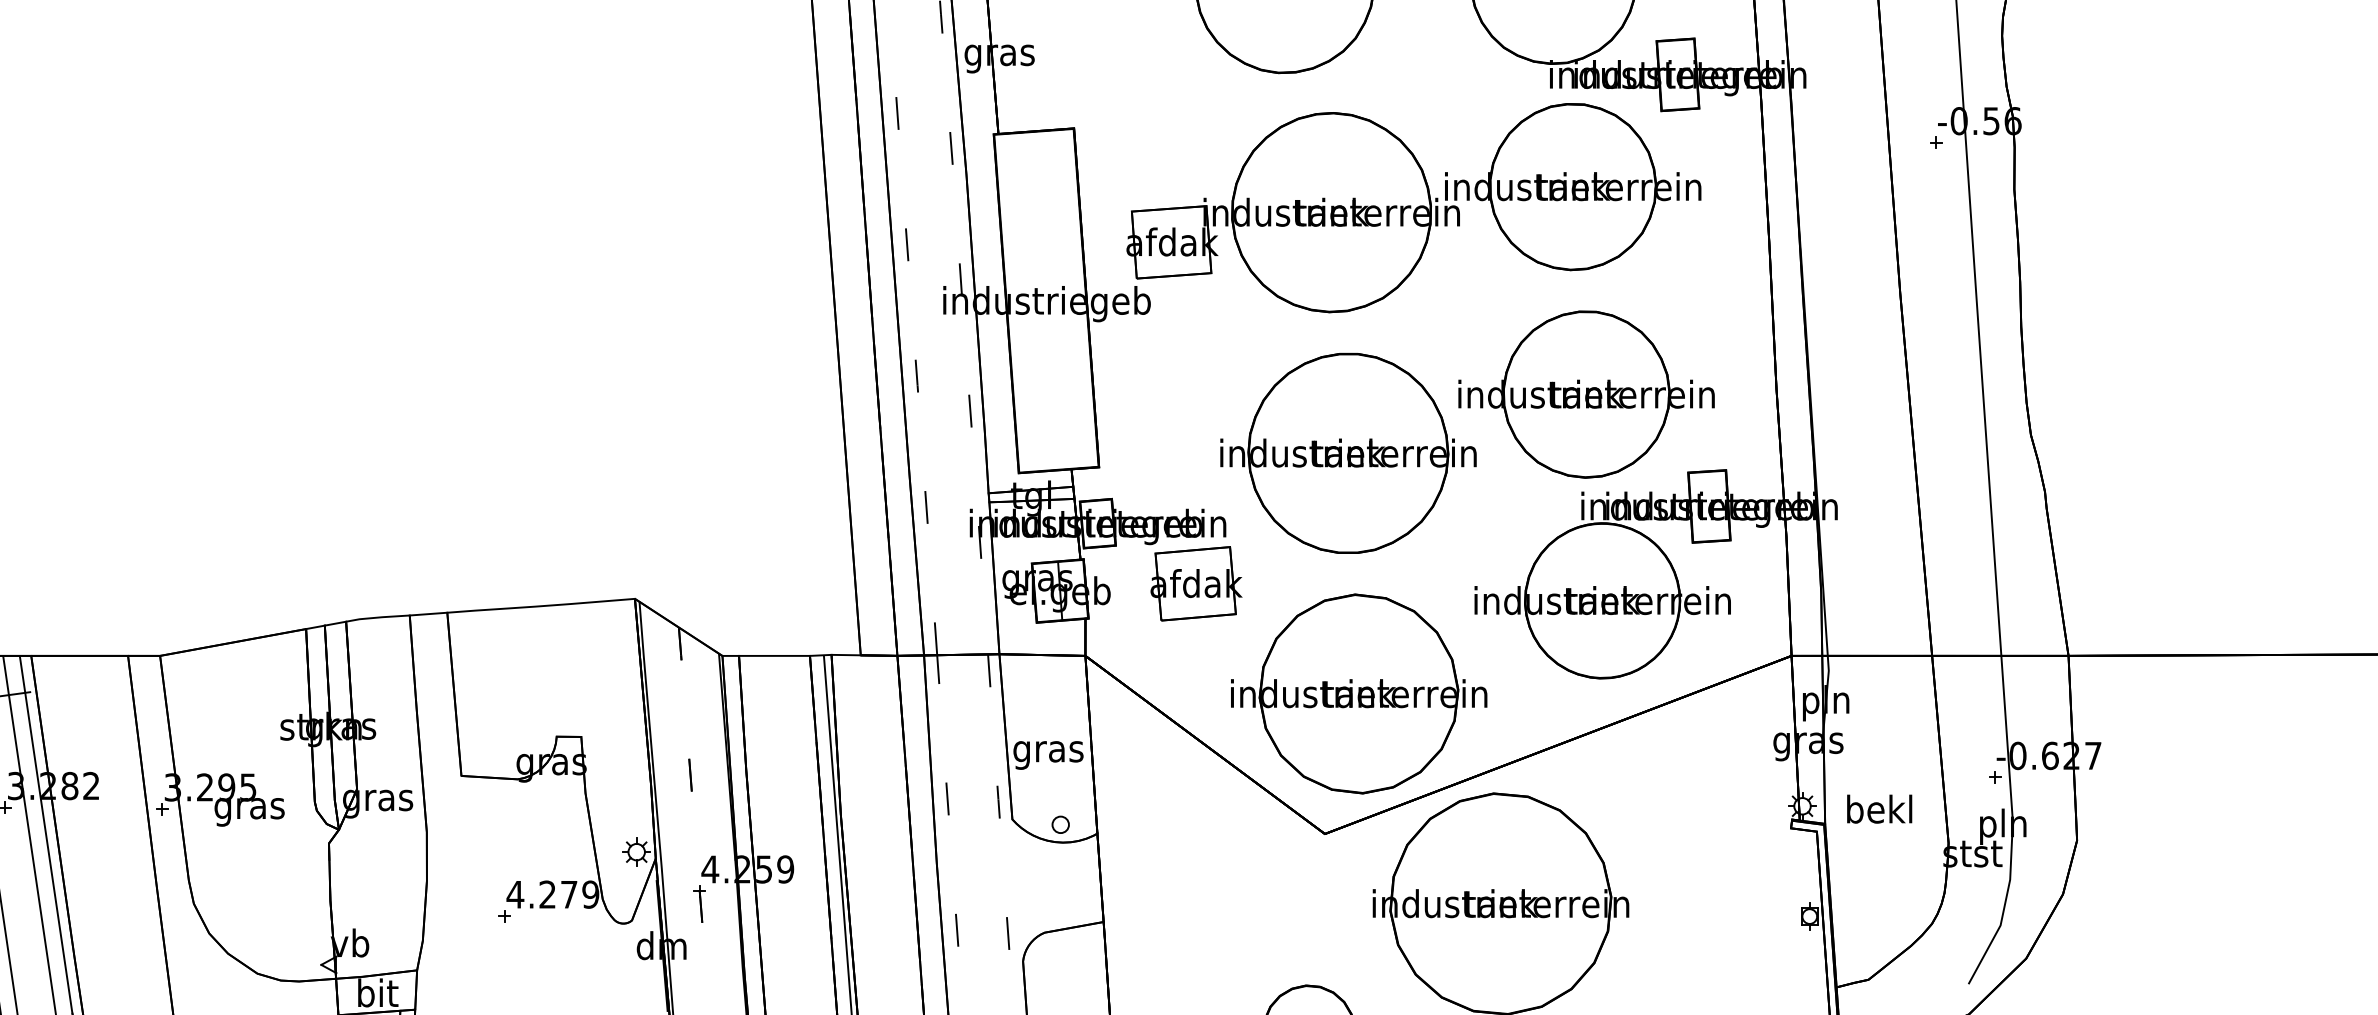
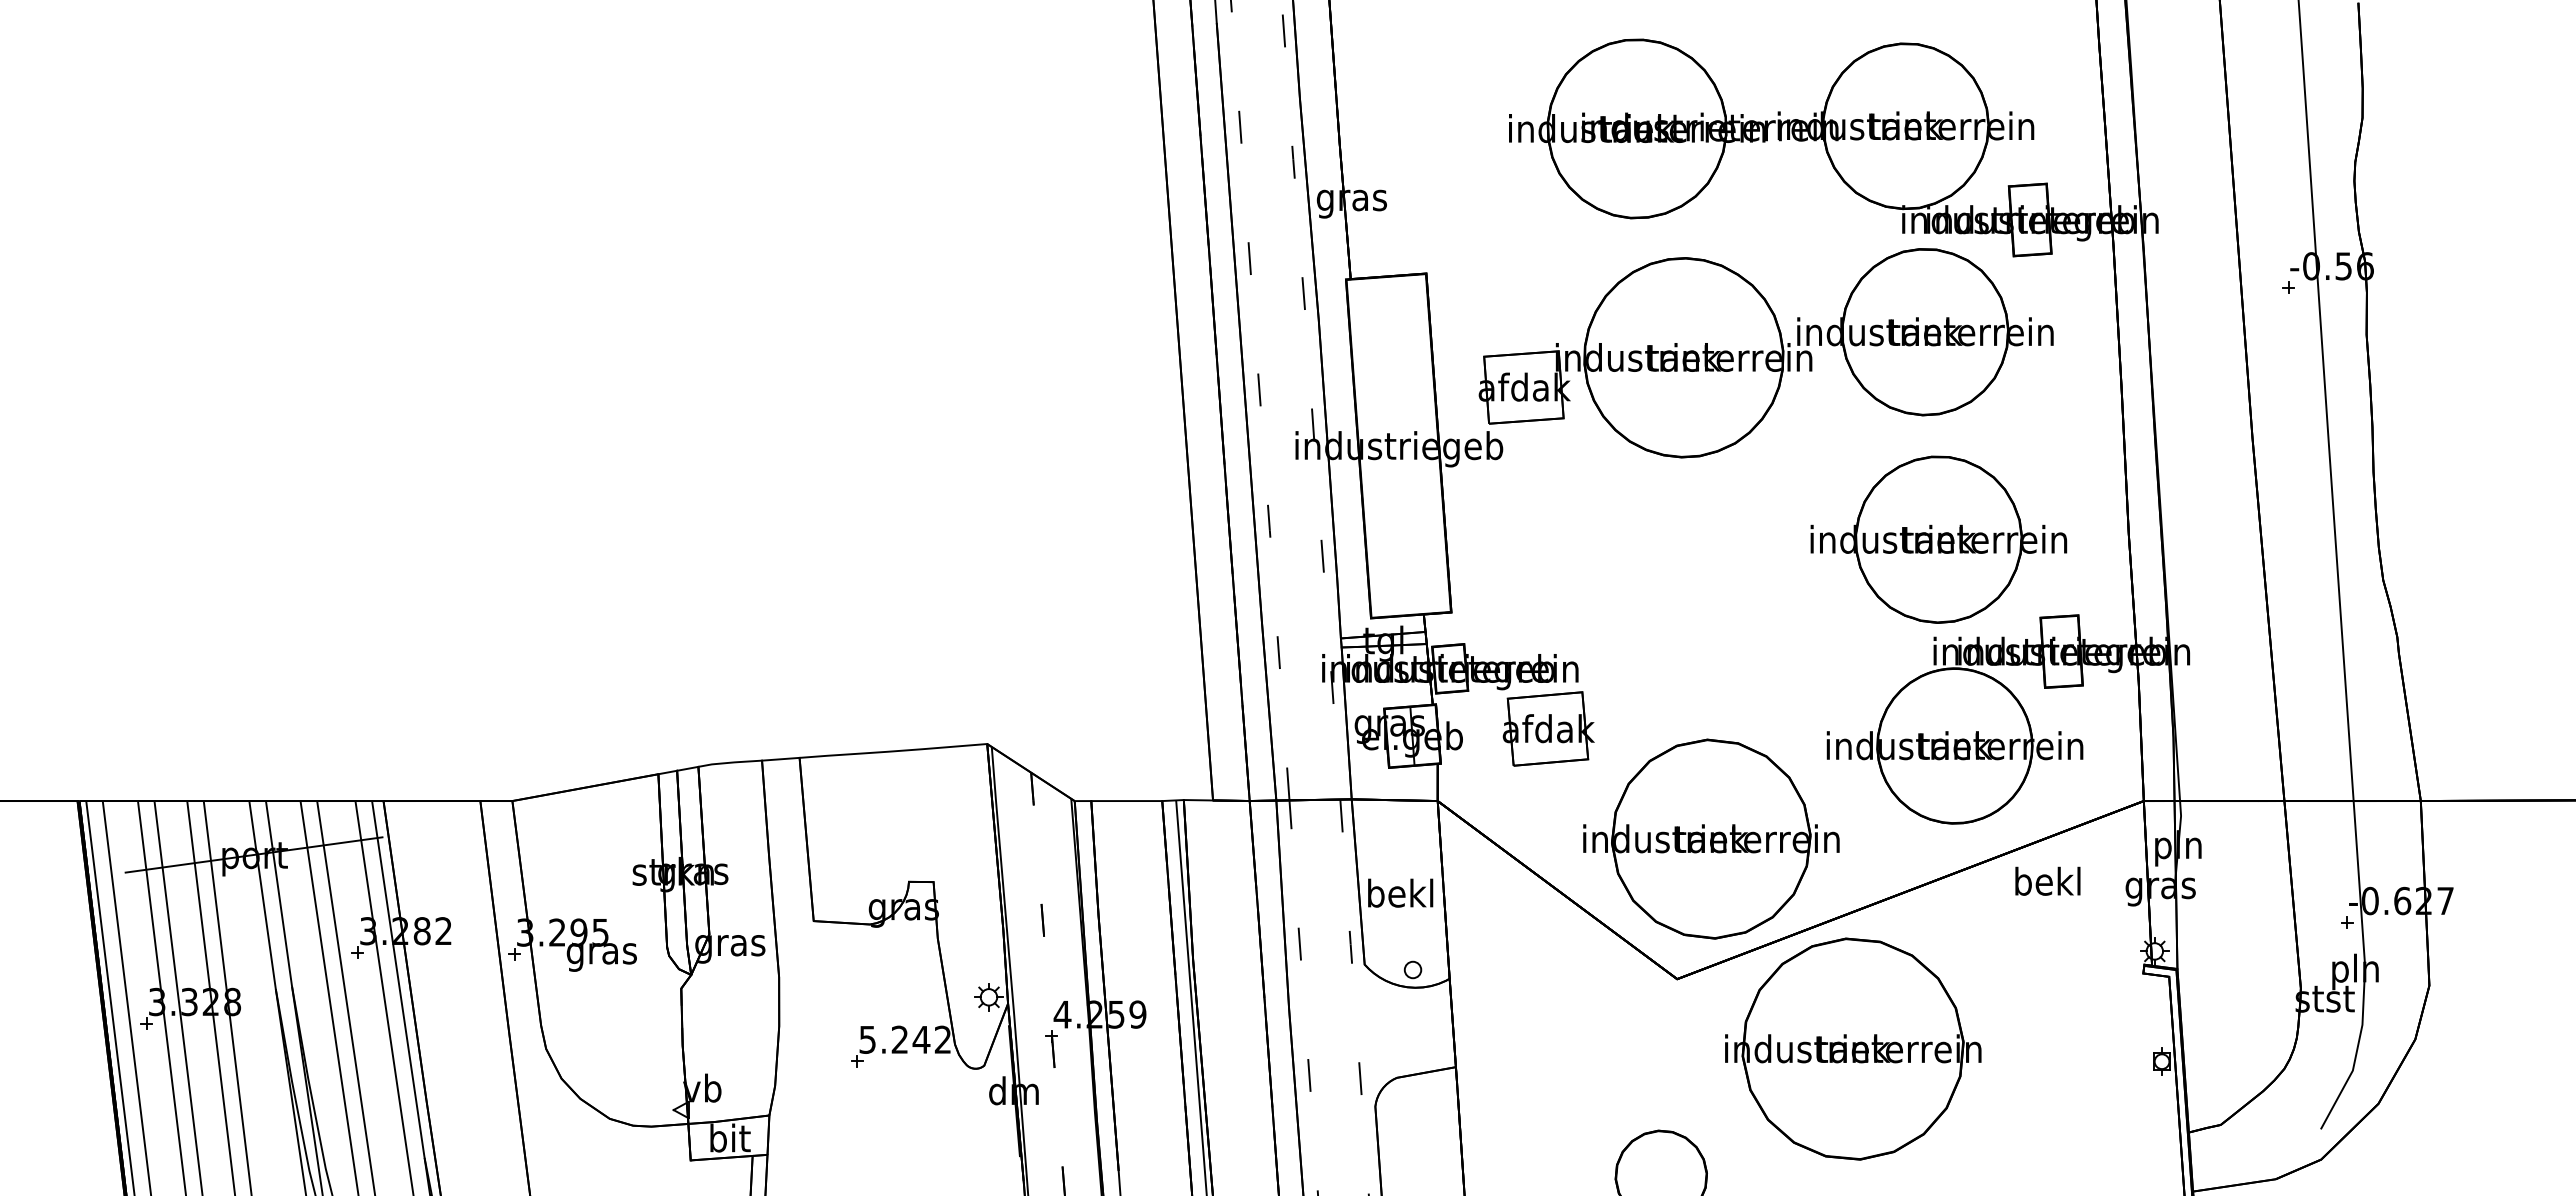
part: (1348, 453) -> (1700, 598), removed
text: (1048, 751) -> (1400, 896), gras -> bekl
text: (1879, 808) -> (2047, 880), moved
text: (552, 894) -> (904, 1039), 4.279 -> 5.242

